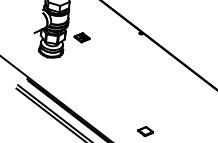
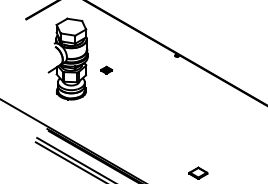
part: (82, 36) -> (106, 69), size x0.6

